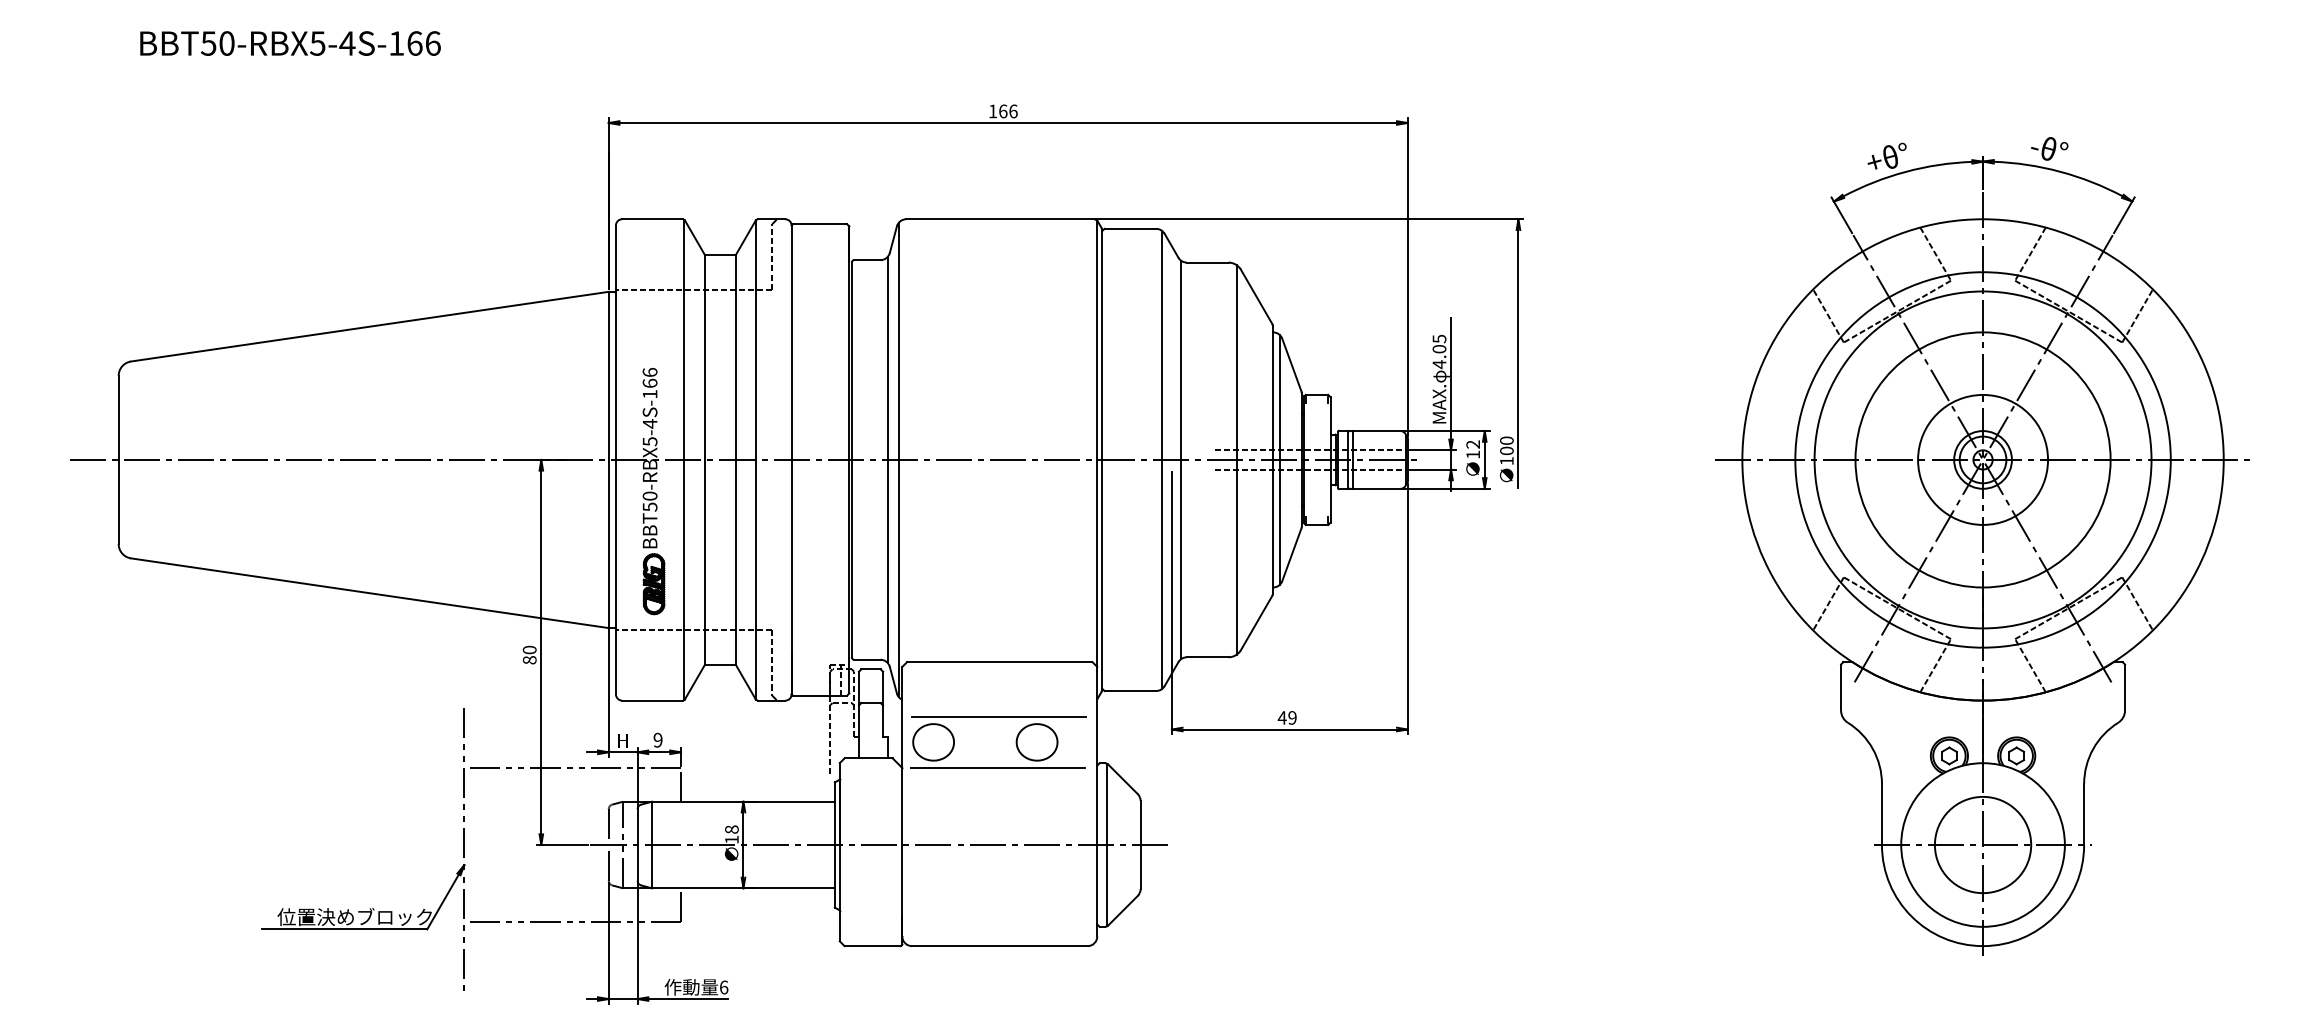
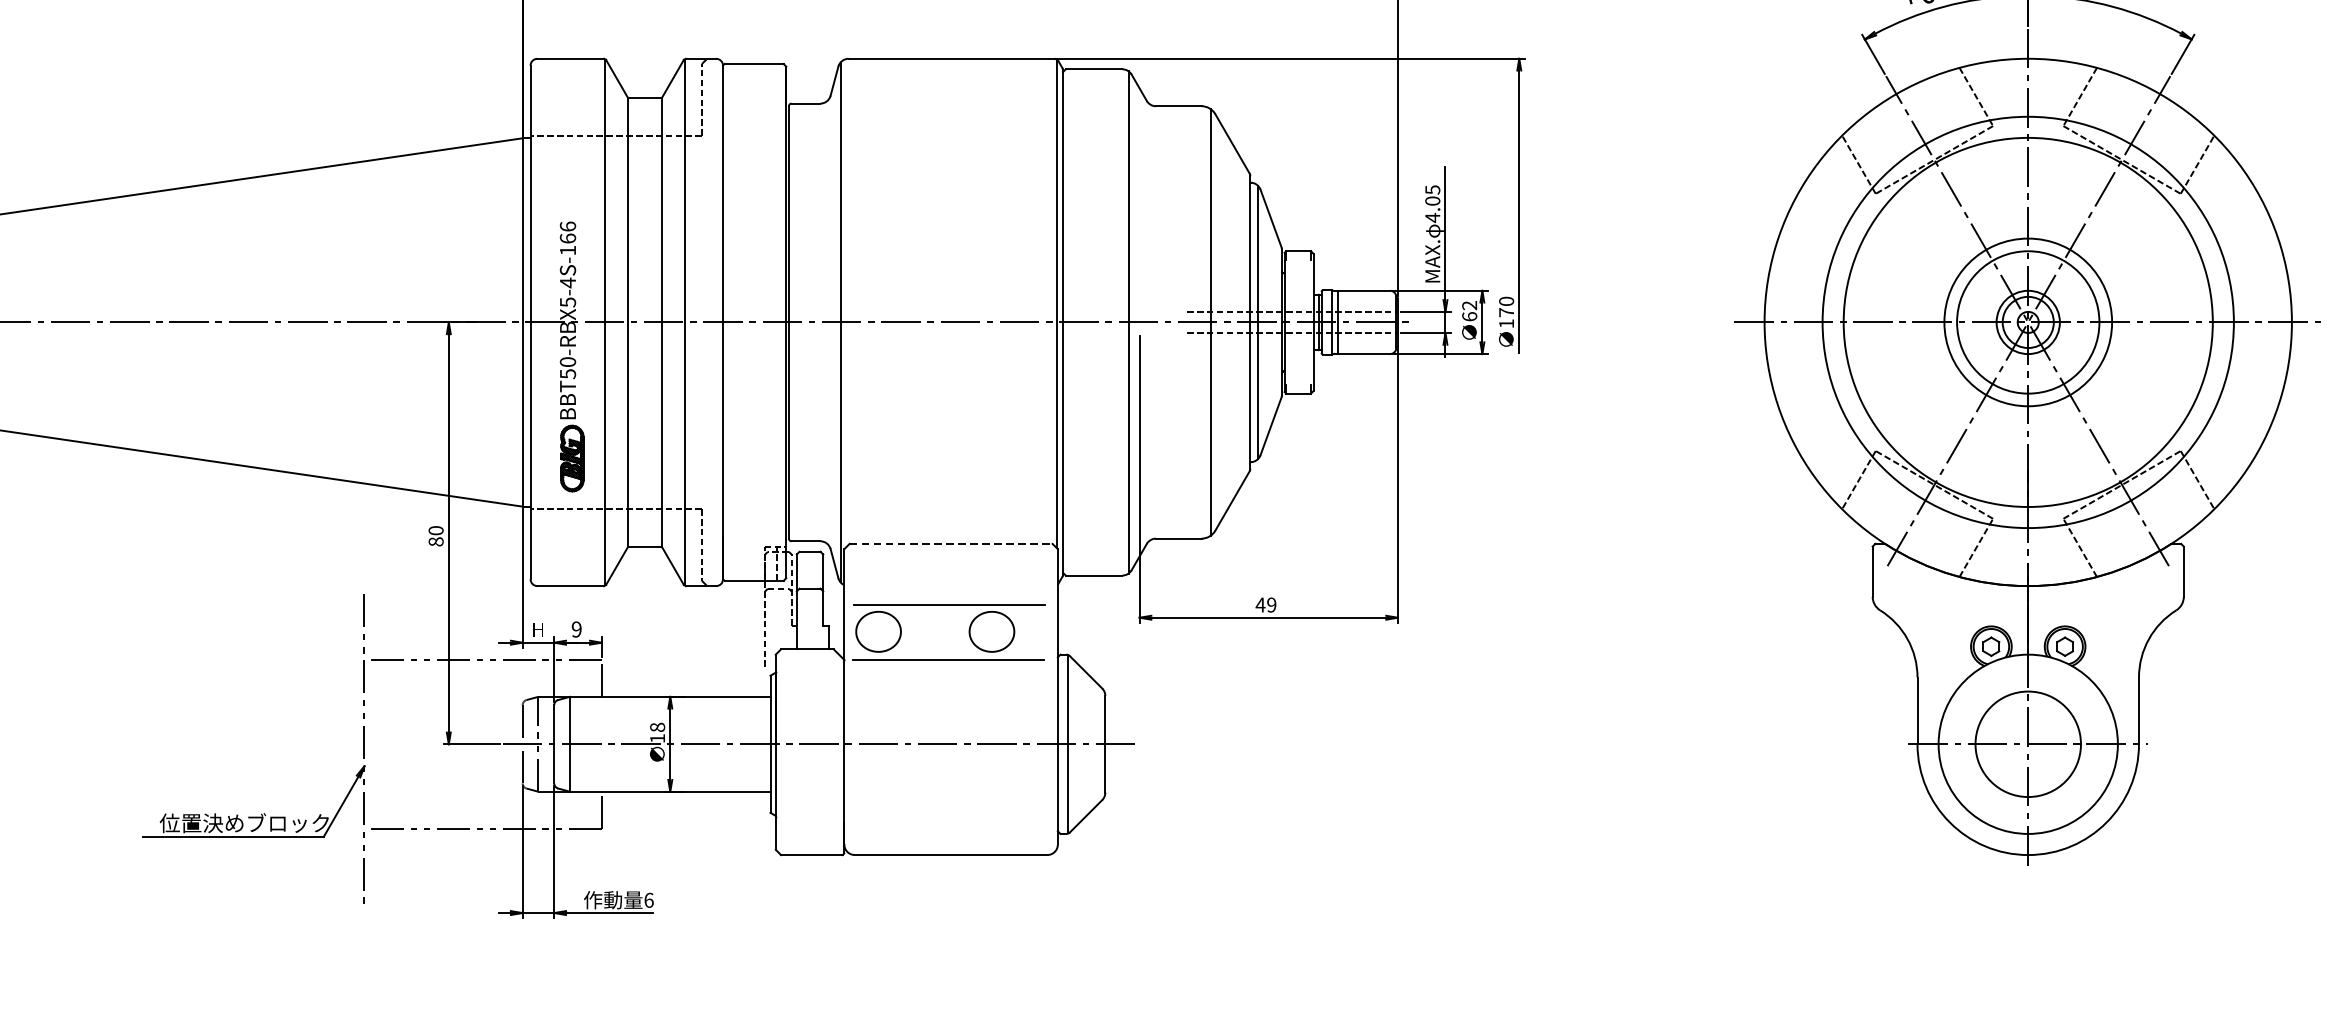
text: (1506, 450) -> (1506, 312), 100 -> 170
text: (1473, 454) -> (1470, 316), 12 -> 62
line: (887, 459) -> (828, 321), removed
line: (1181, 459) -> (1150, 321), removed
circle: (1982, 459) -> (2027, 321), size x0.6
line: (999, 662) -> (950, 544), solid -> dashed

